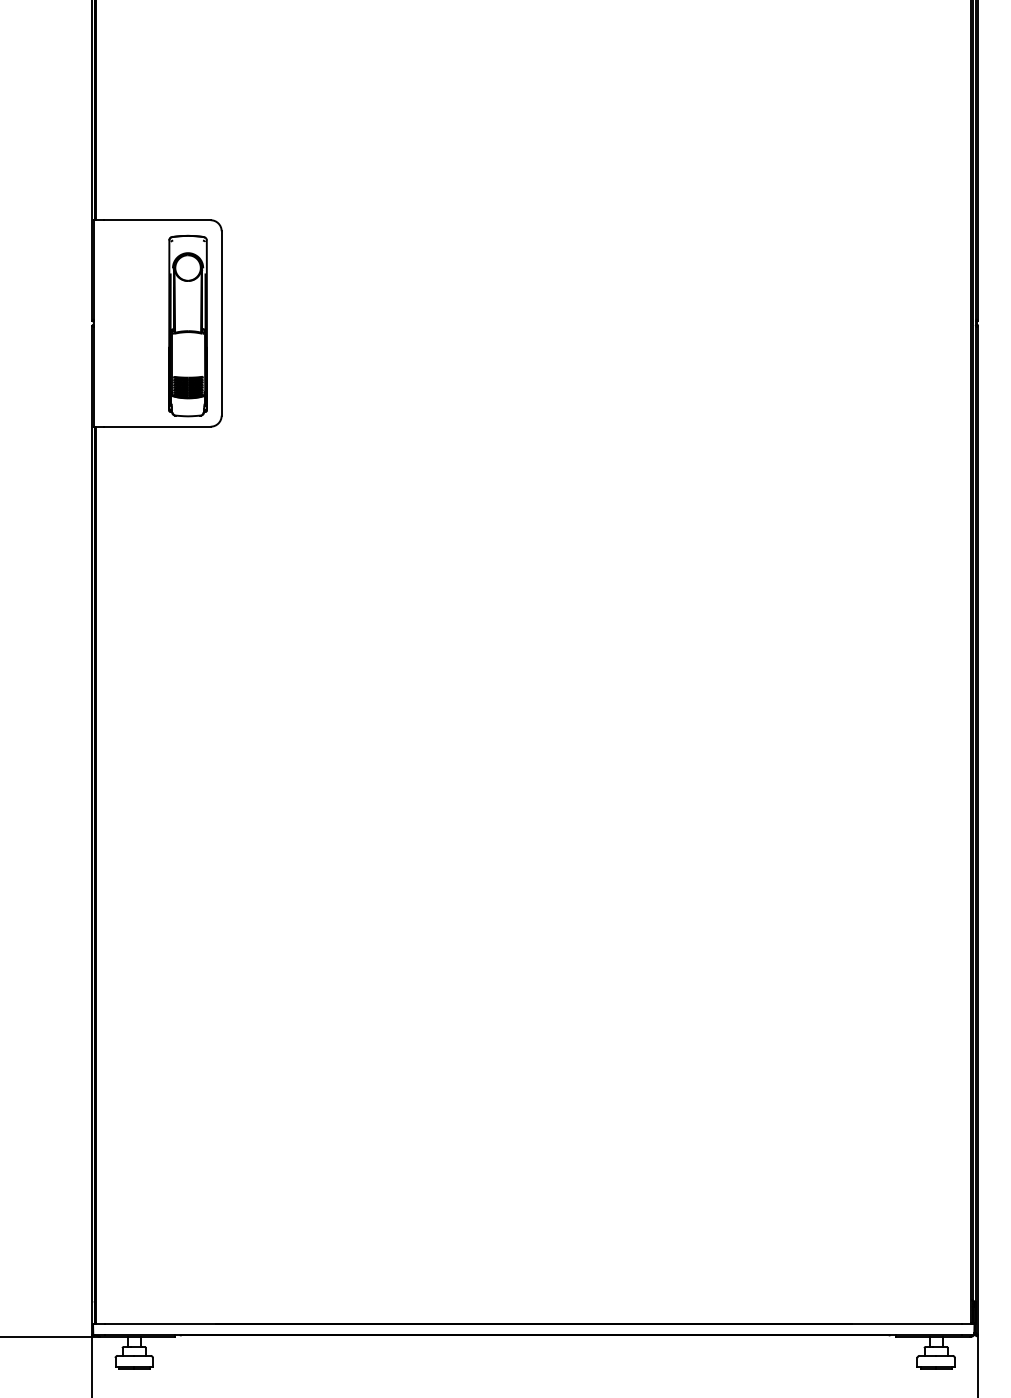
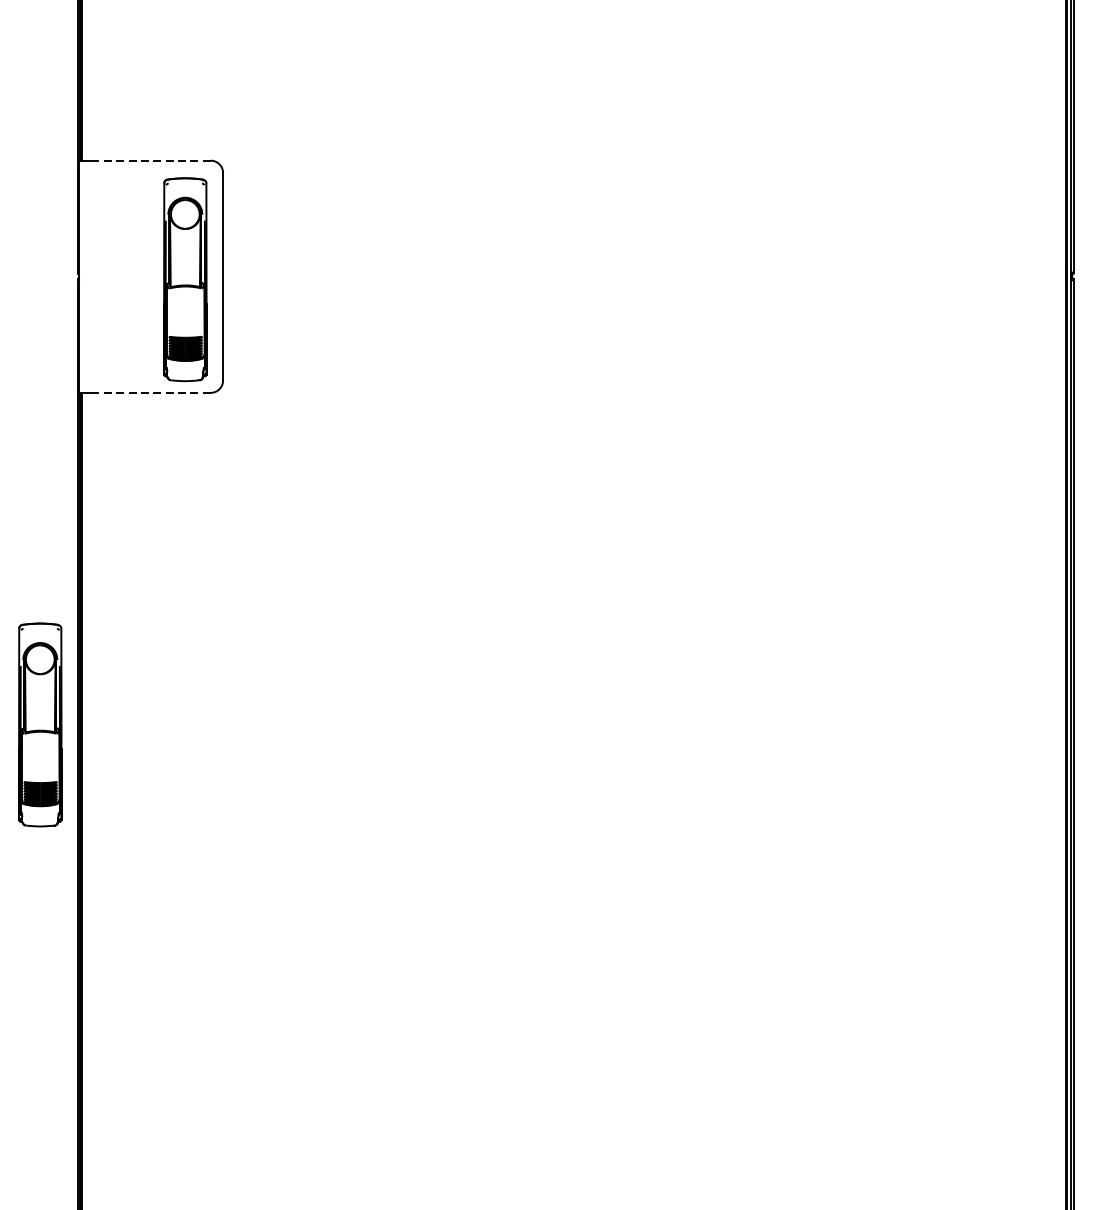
line: (156, 220) -> (149, 160), solid -> dashed
line: (156, 426) -> (149, 392), solid -> dashed
part: (58, 721) -> (39, 724), added

